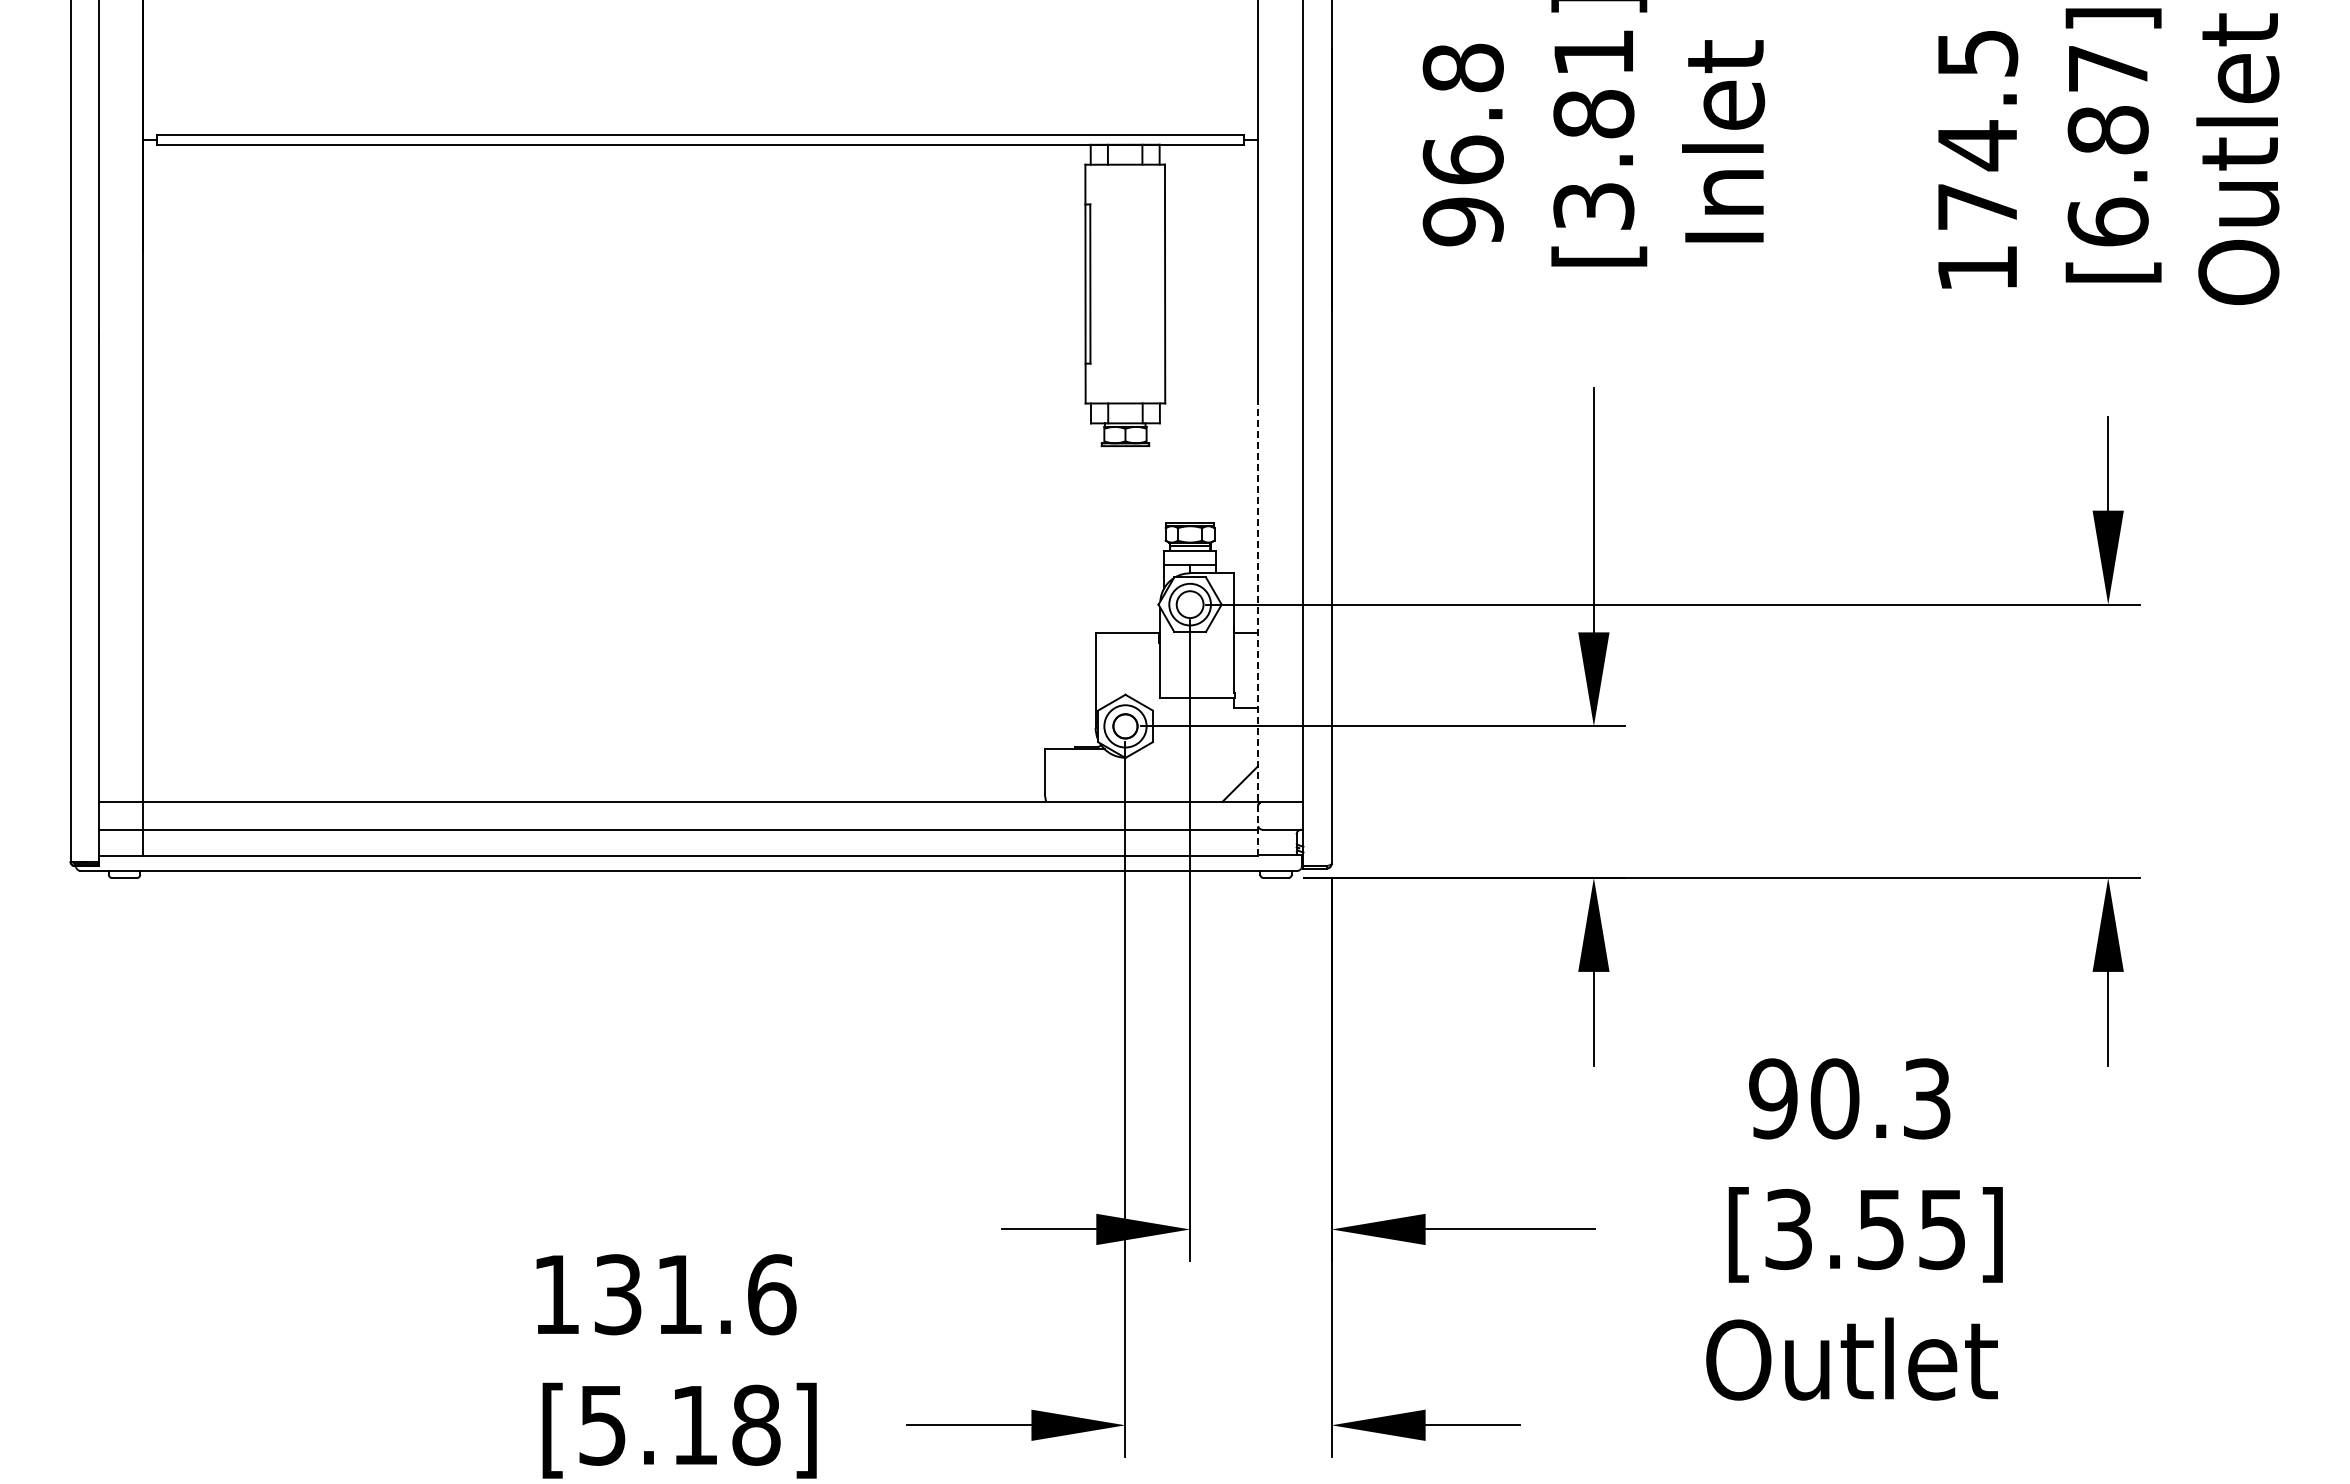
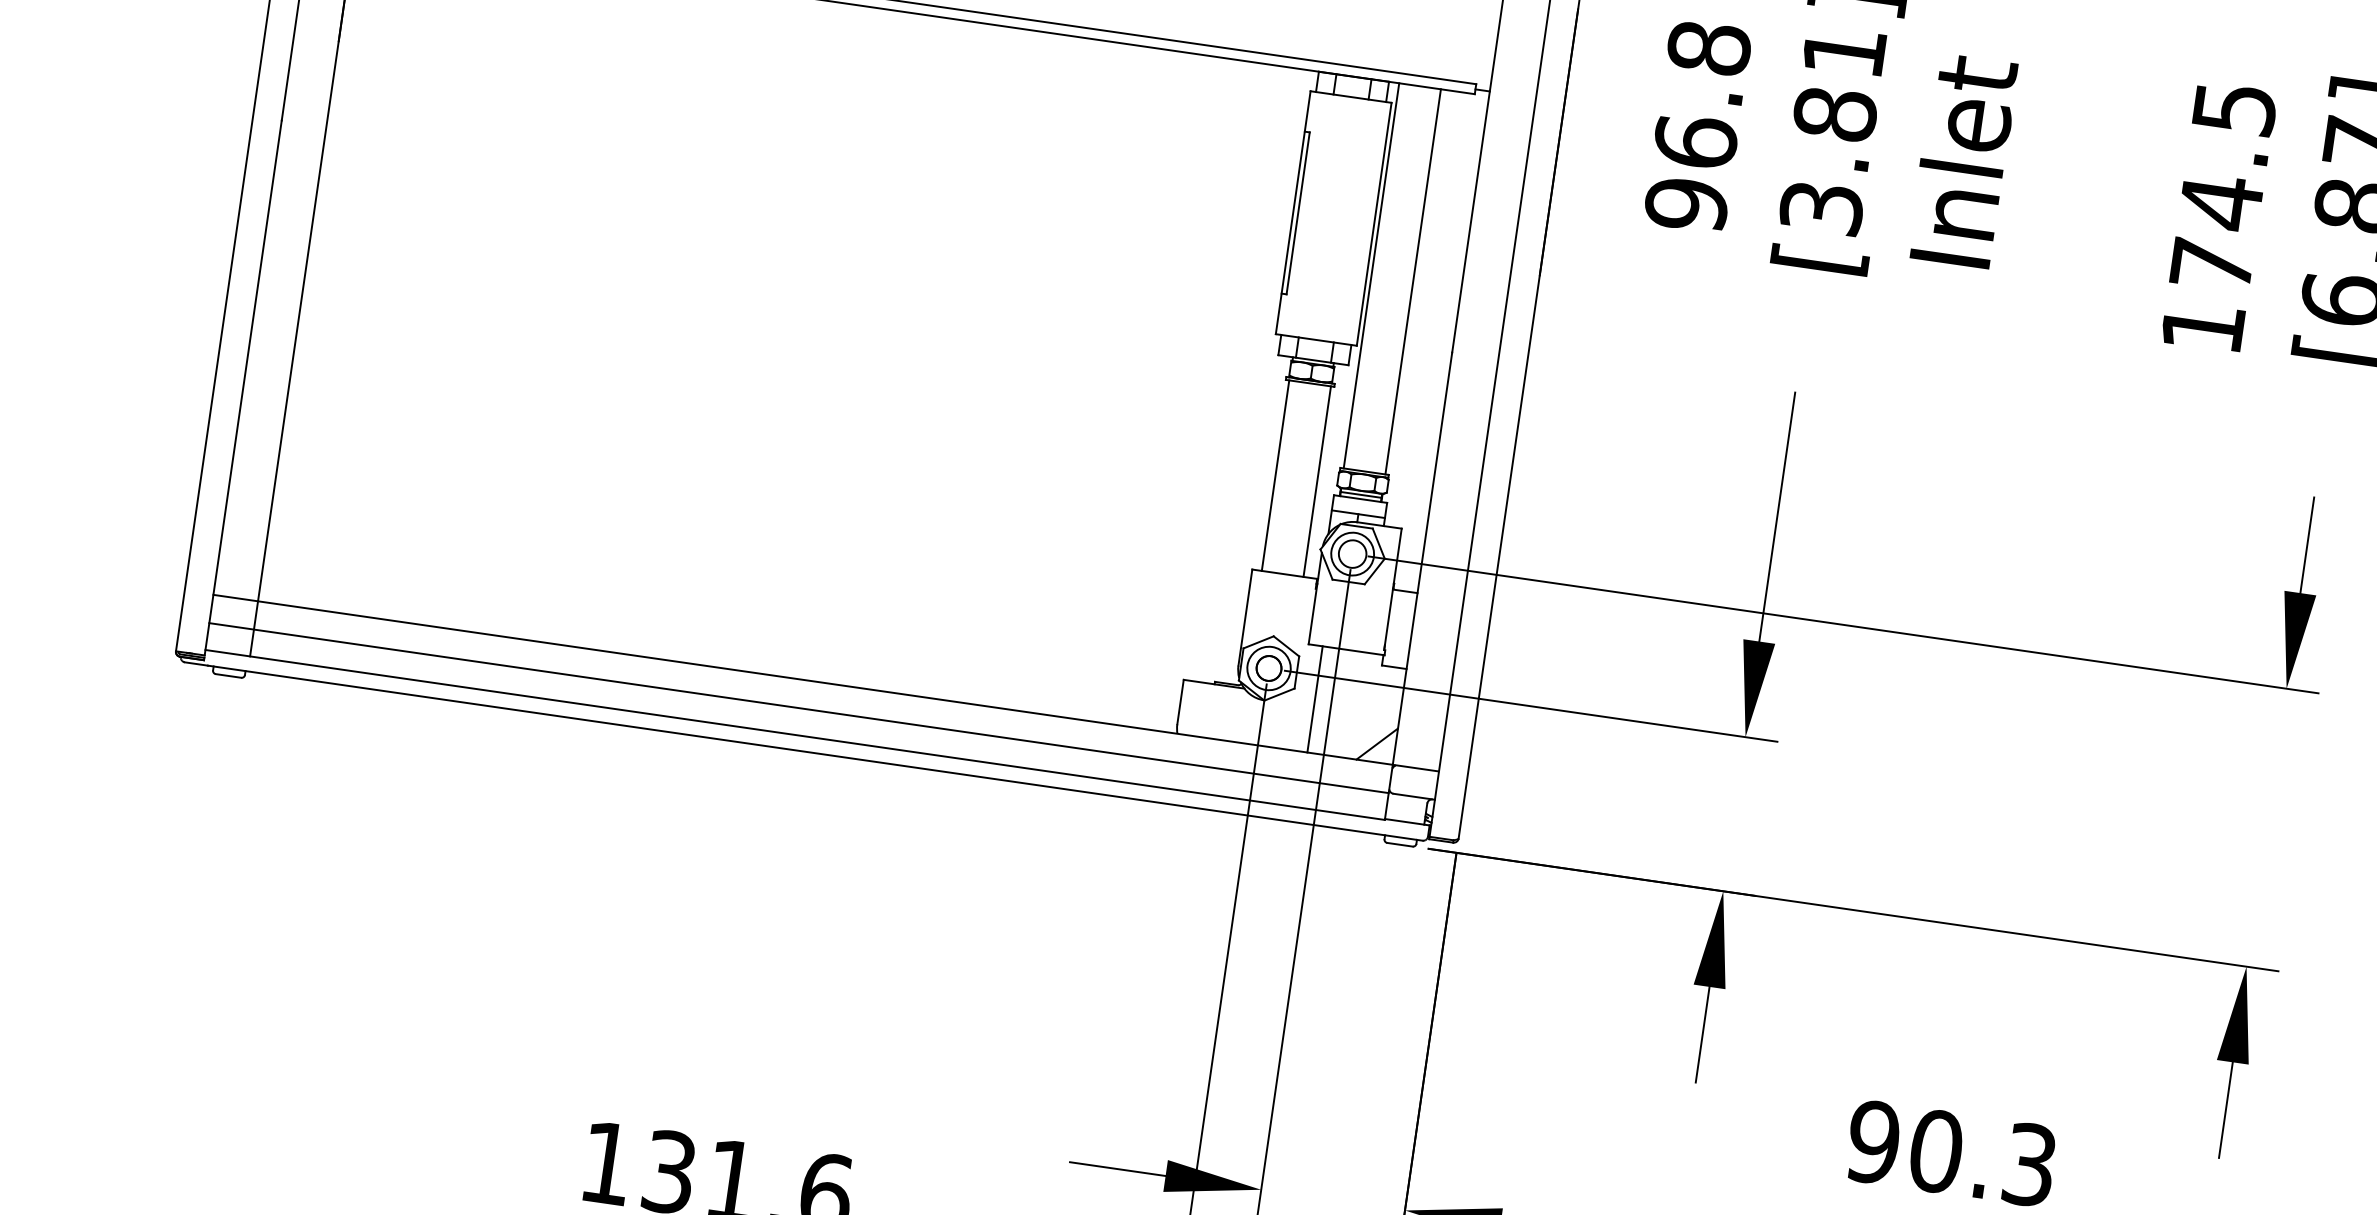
line: (1169, 333) -> (1371, 275), added
line: (1210, 333) -> (1413, 281), added
line: (1104, 539) -> (1275, 475), added
line: (1145, 539) -> (1316, 481), added
line: (1258, 626) -> (1418, 586), dashed -> solid
line: (1174, 749) -> (1315, 699), added

